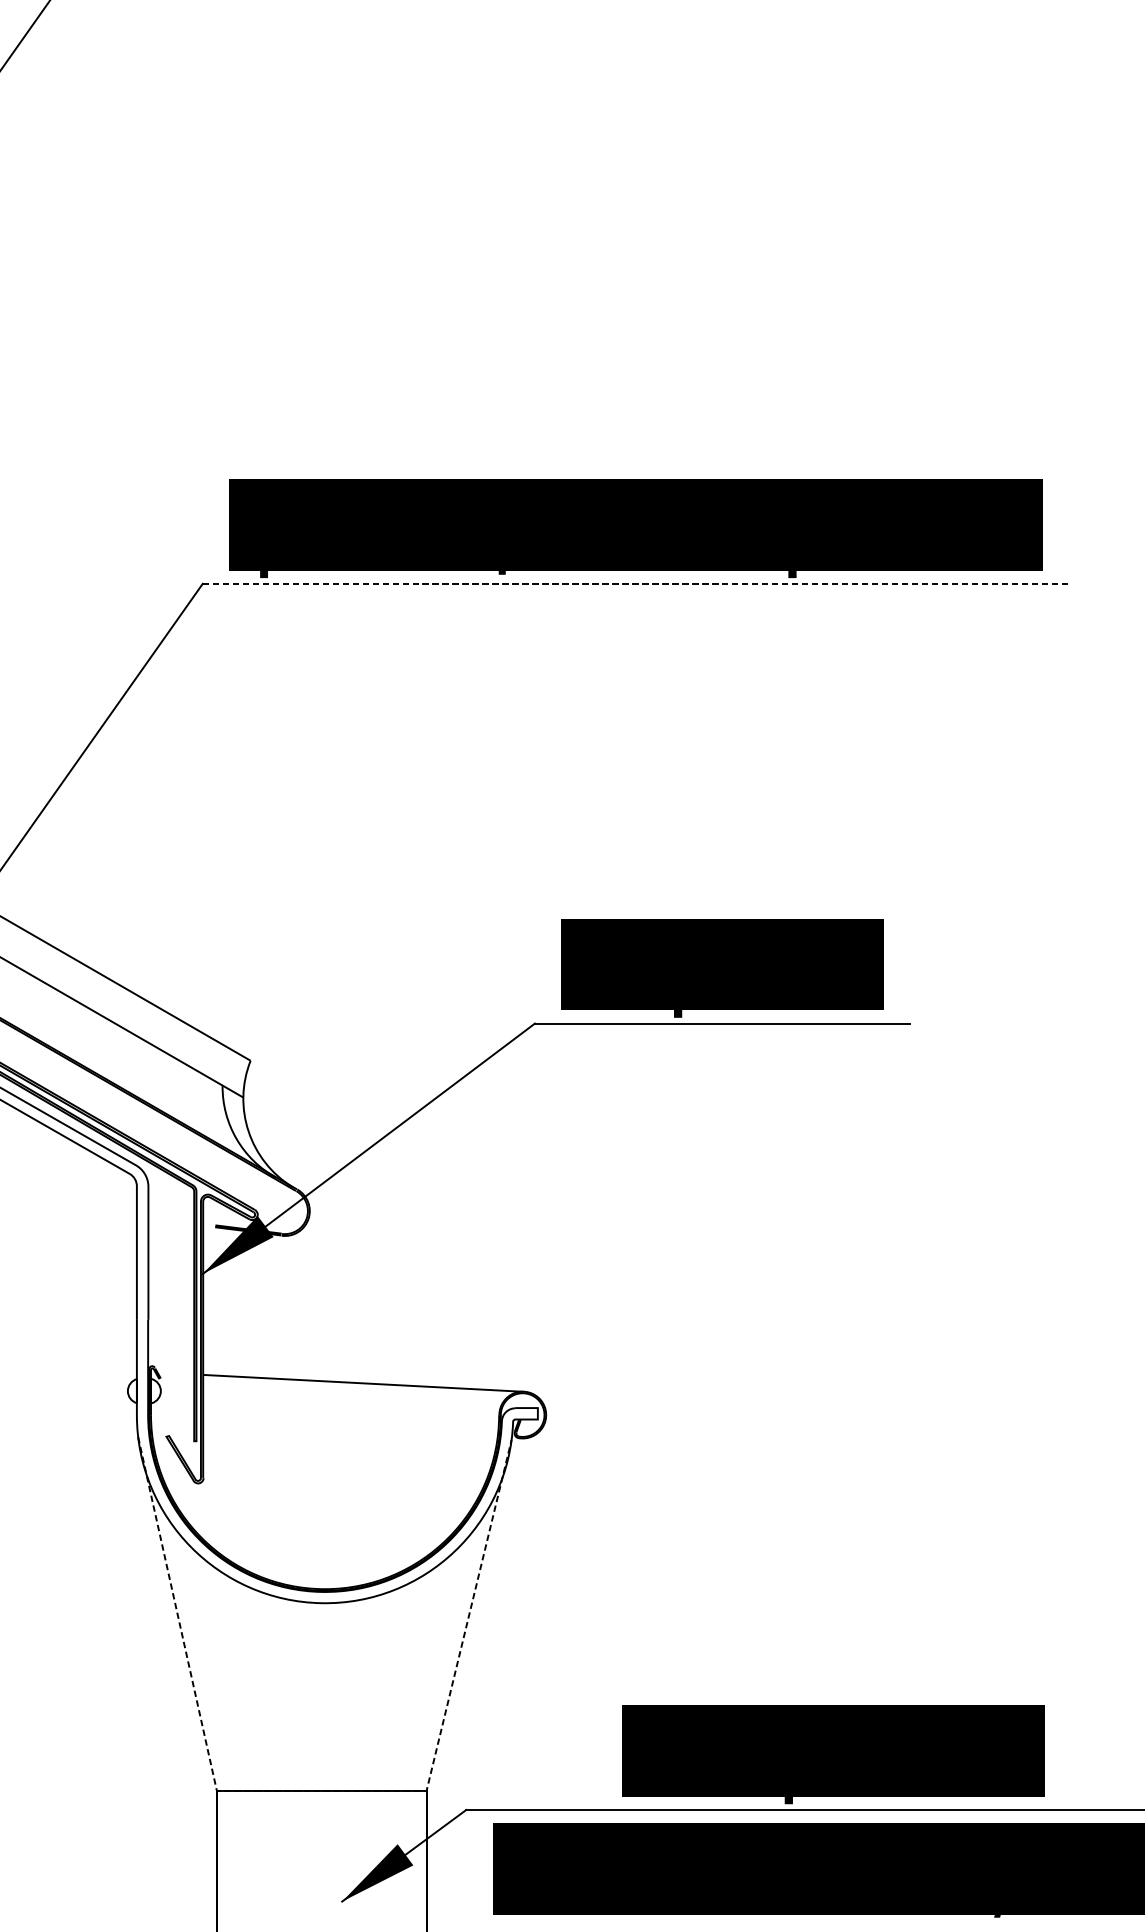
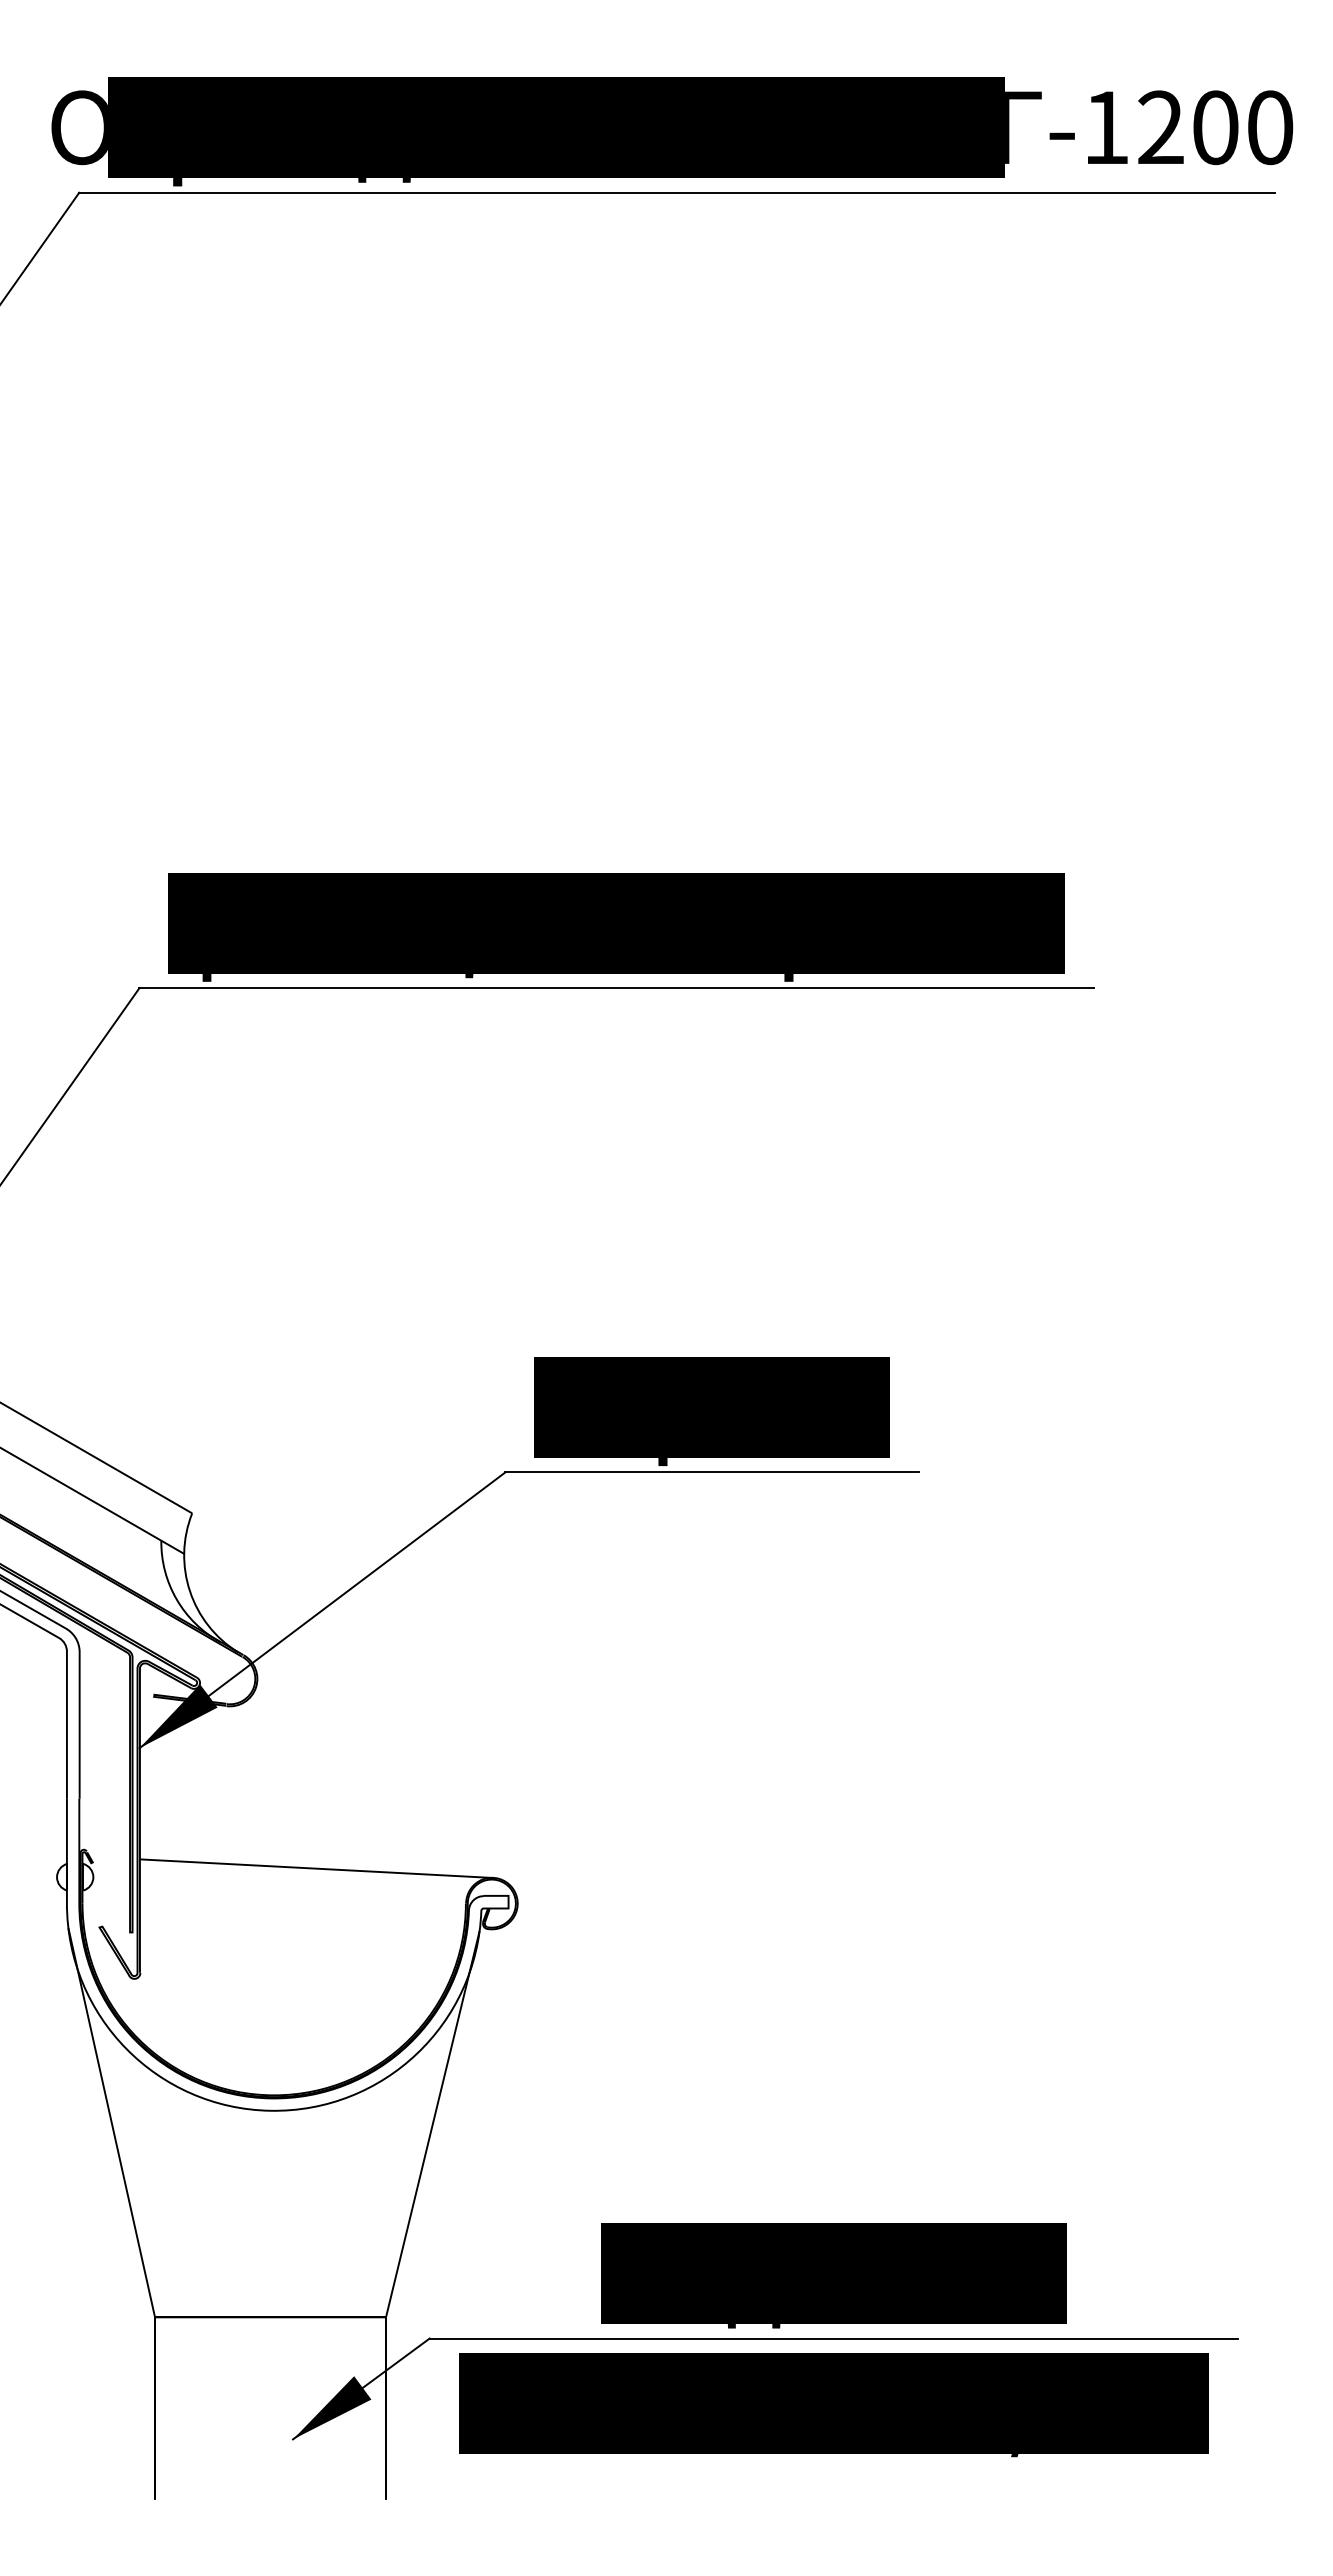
line: (636, 584) -> (617, 988), dashed -> solid
line: (321, 1790) -> (270, 2317), dashed -> solid
text: (764, 1800) -> (758, 2328), карниз -> водосток

